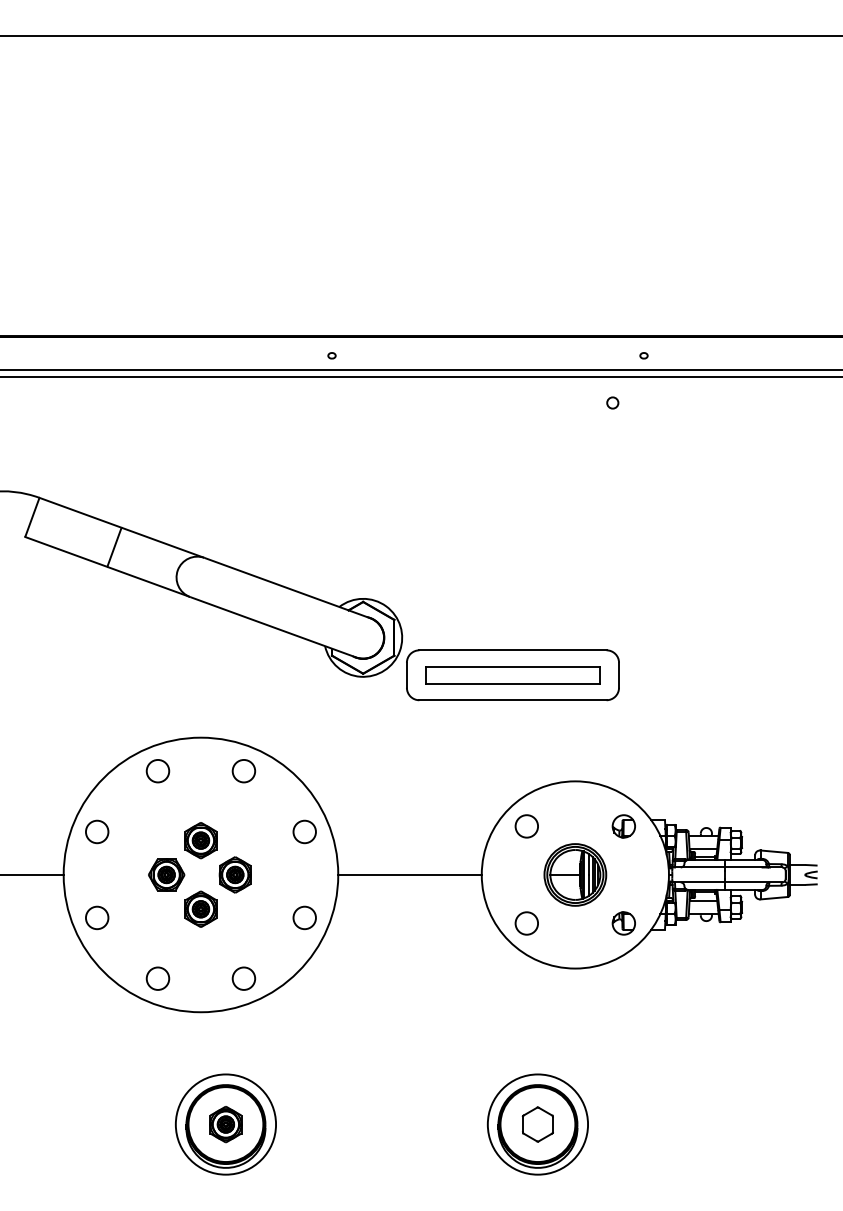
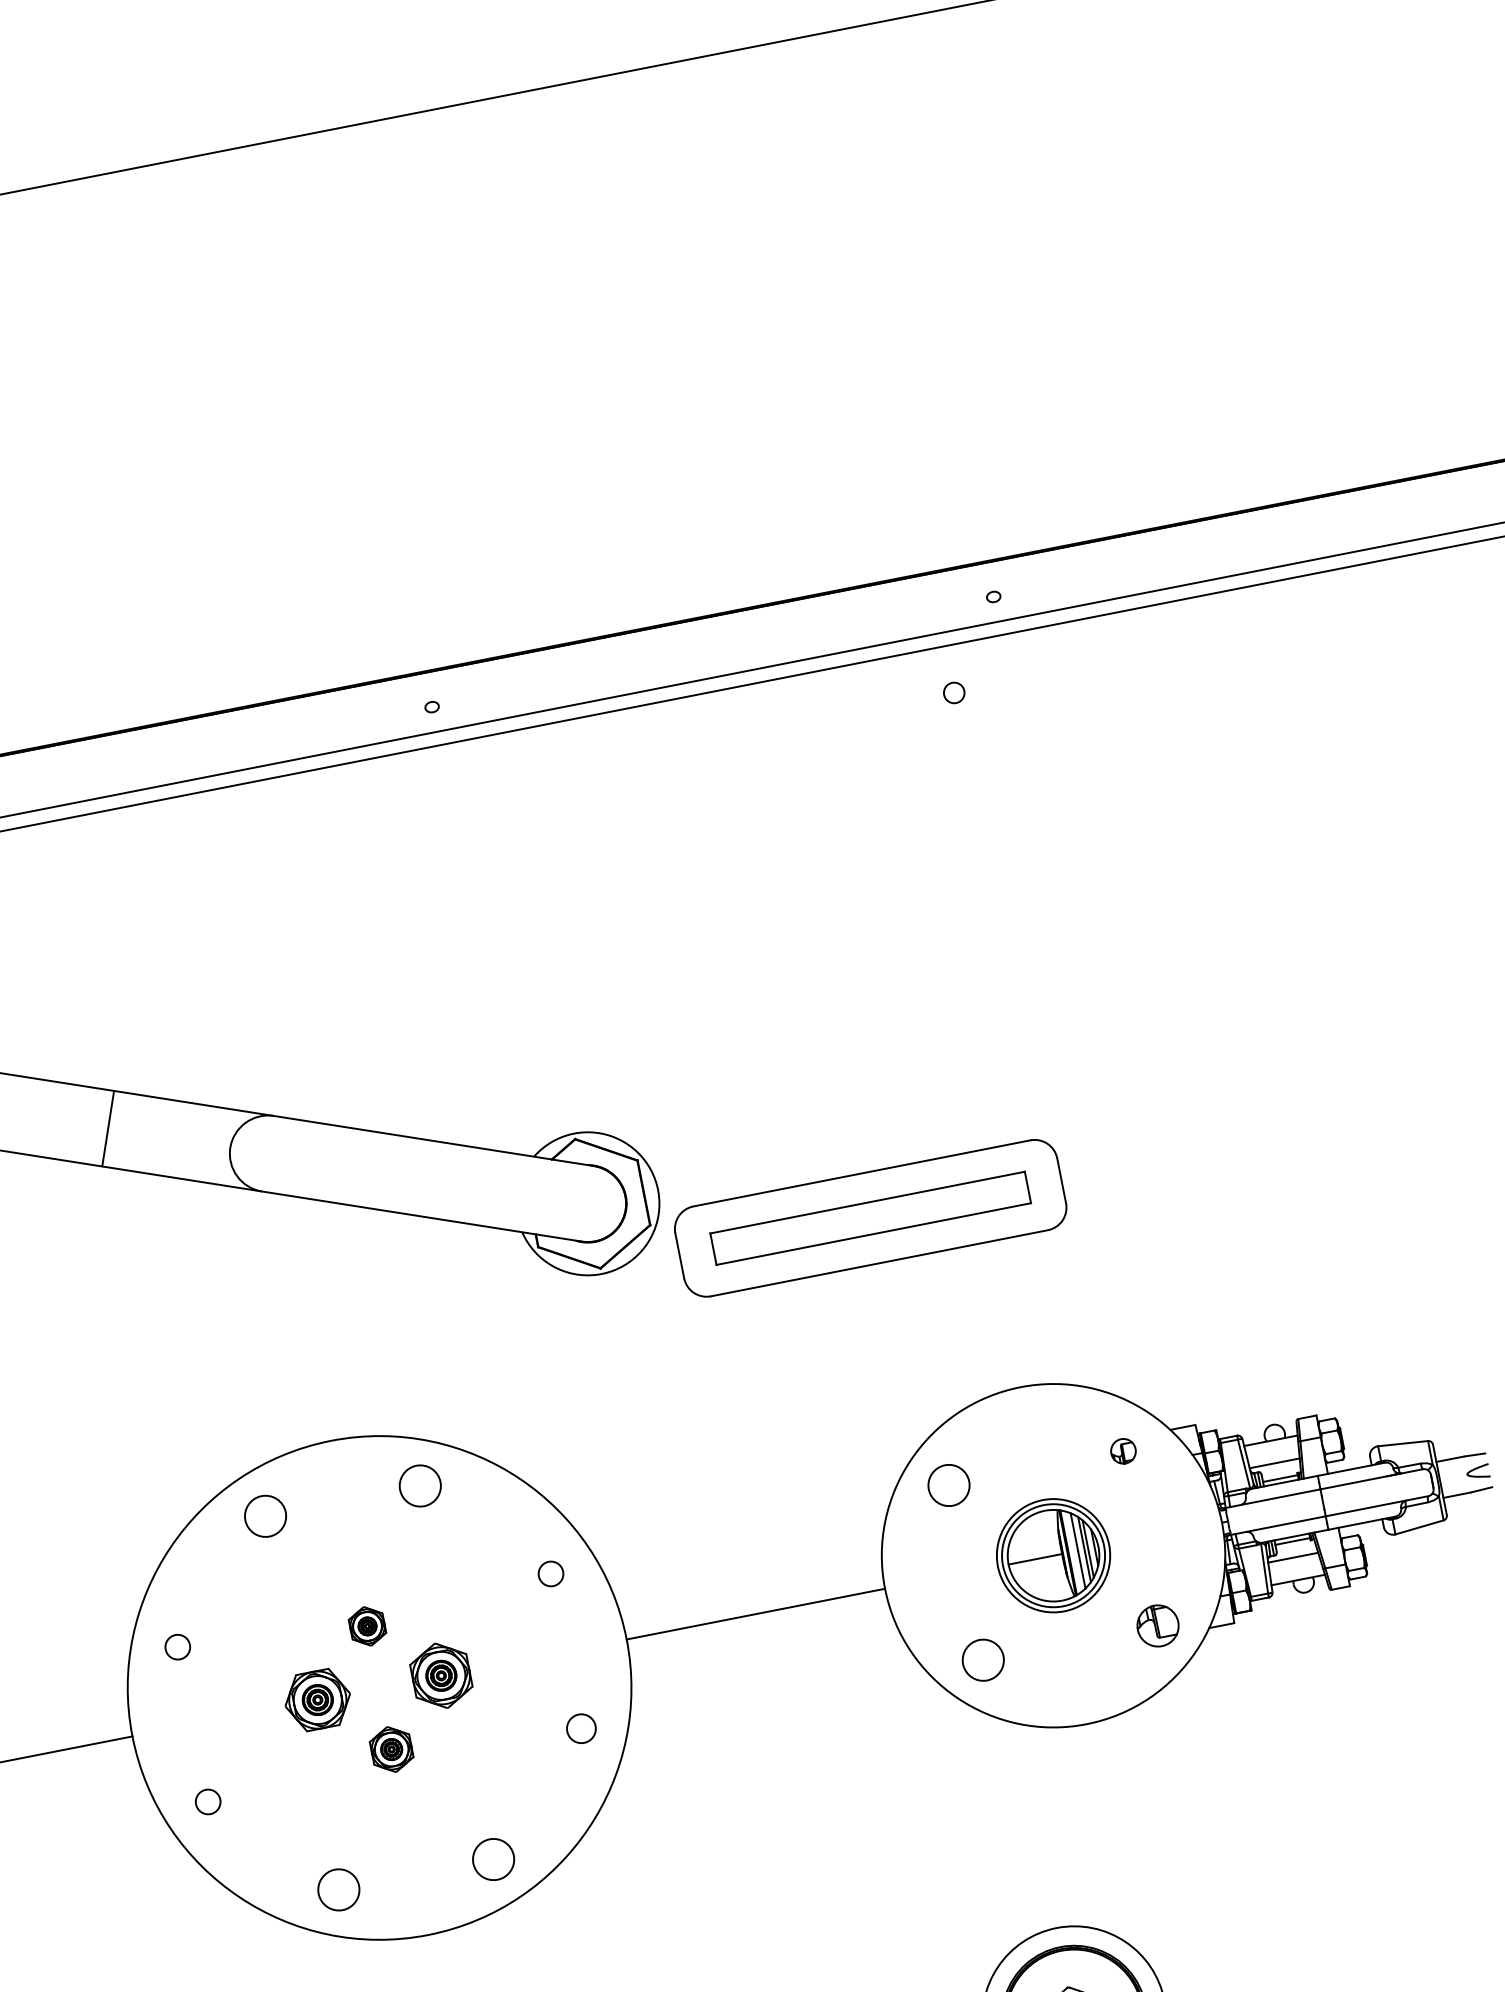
part: (623, 826) -> (1123, 1451), size x0.6
circle: (97, 831) -> (177, 1646), size x0.6
circle: (304, 831) -> (550, 1573), size x0.6
part: (200, 840) -> (366, 1626), size x0.6
part: (200, 908) -> (390, 1748), size x0.7
circle: (97, 917) -> (208, 1801), size x0.6
circle: (304, 917) -> (580, 1727), size x0.7

